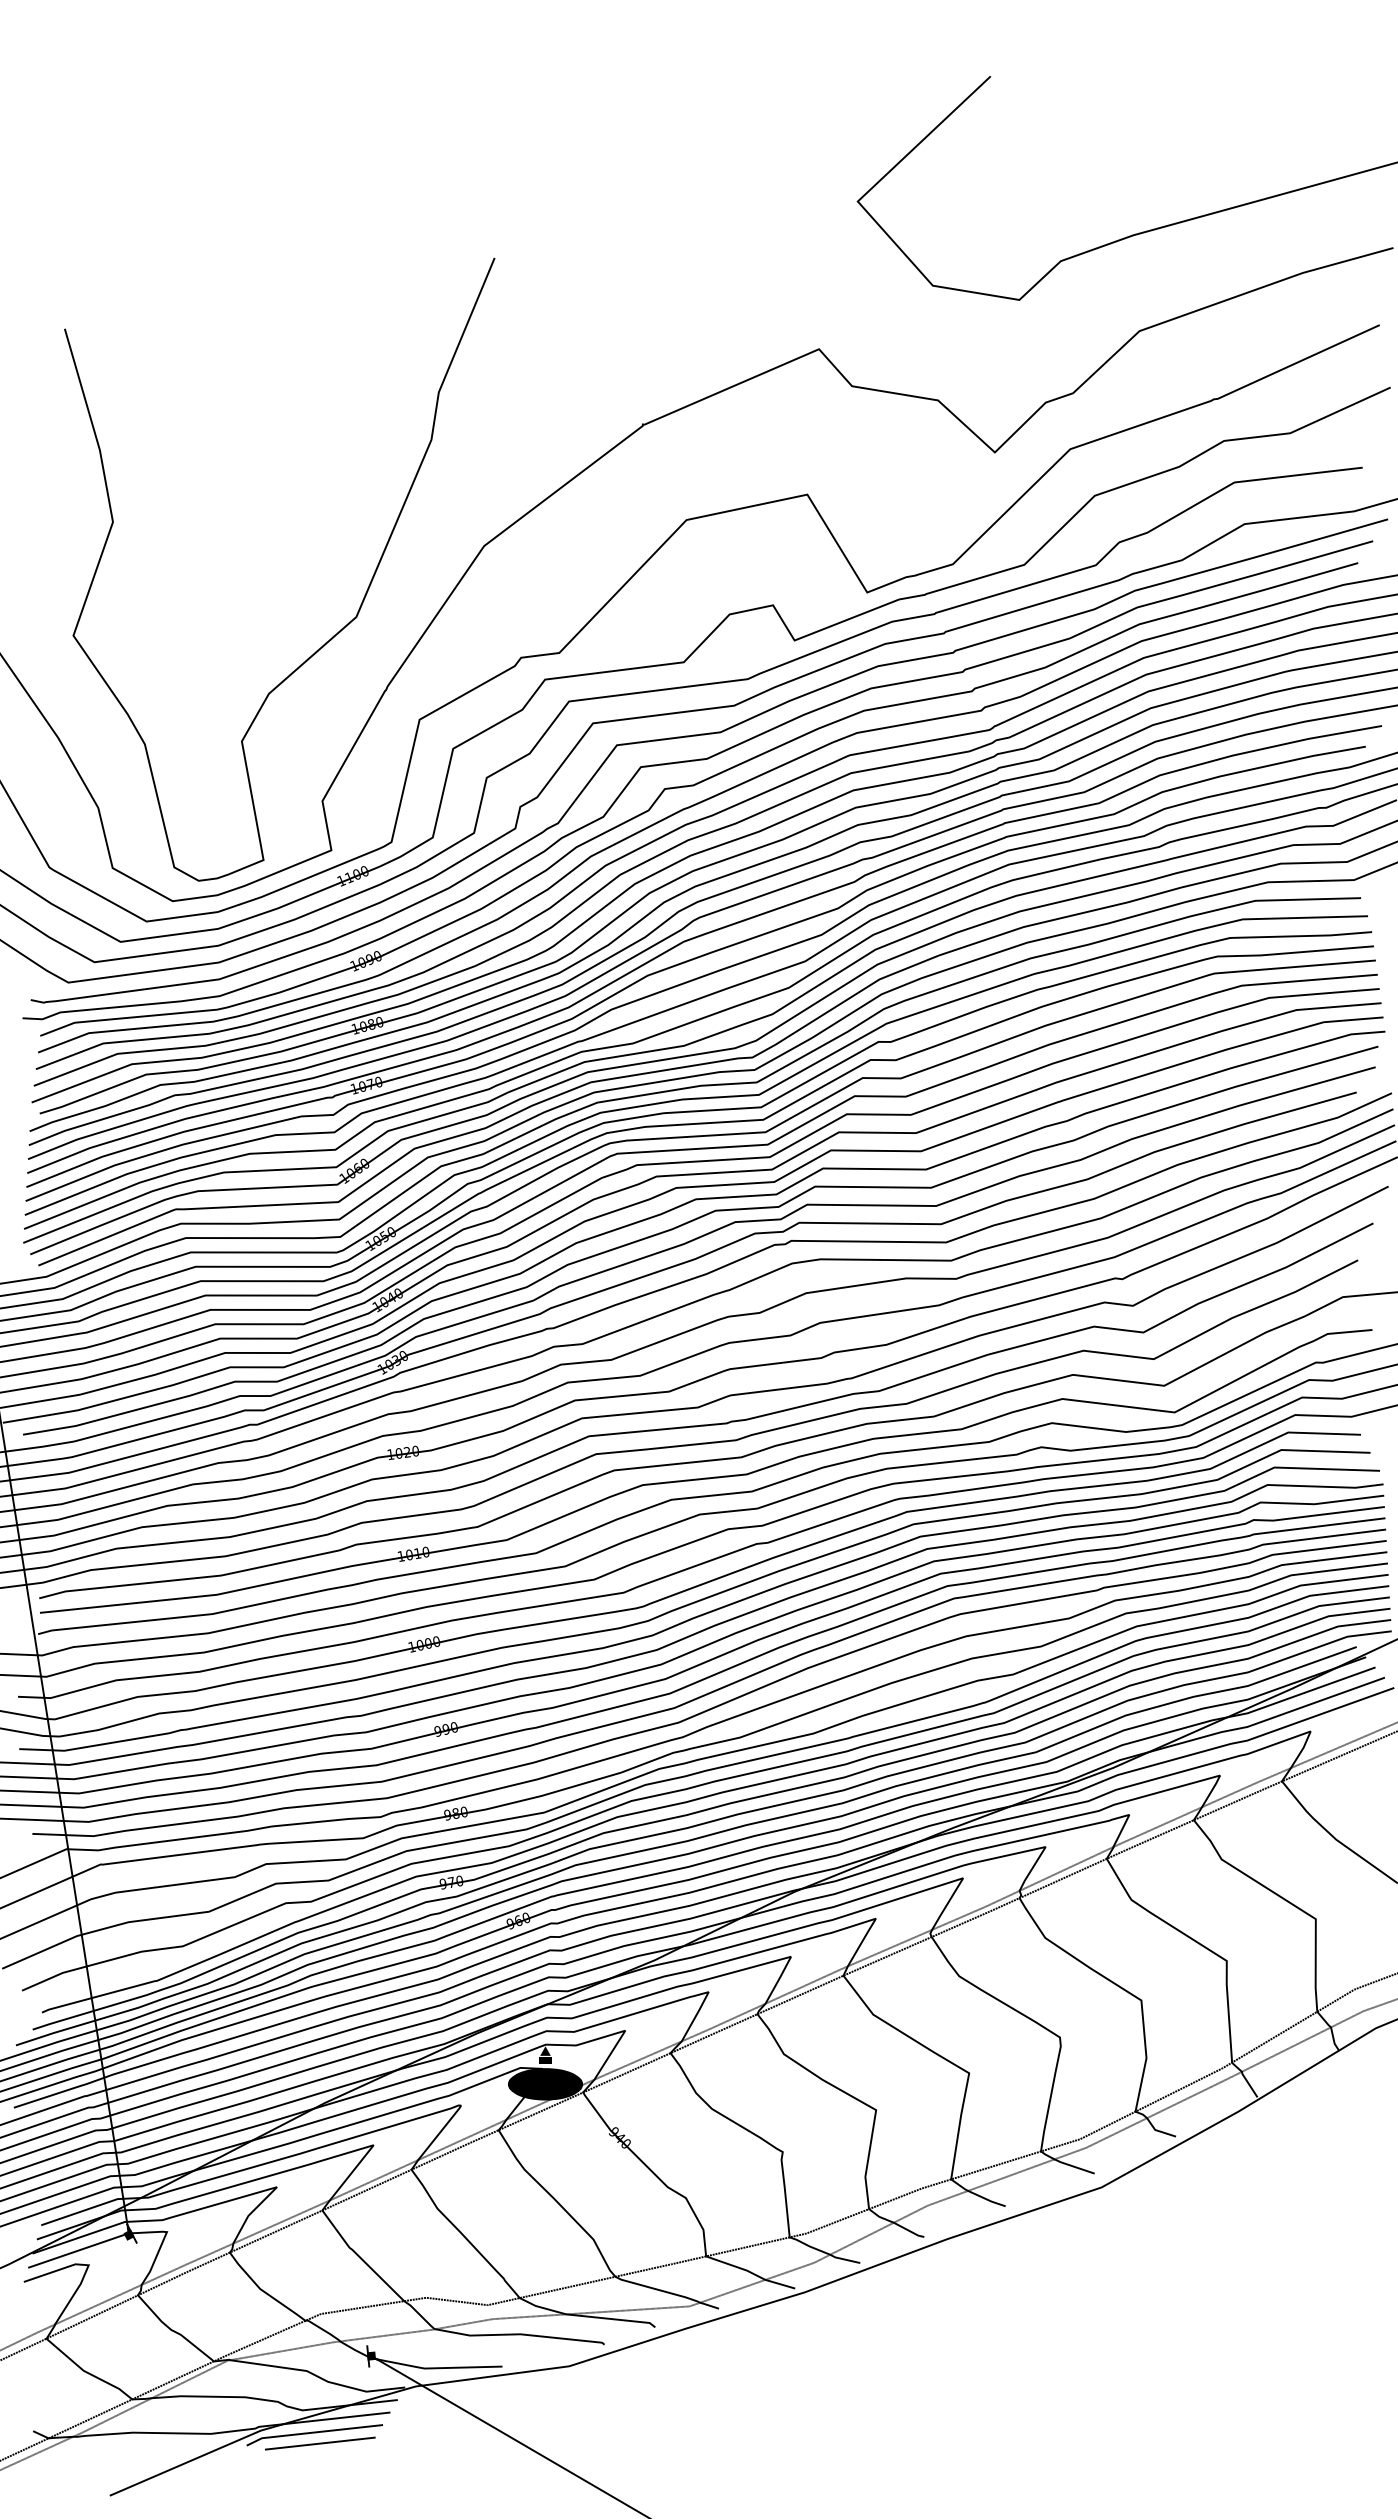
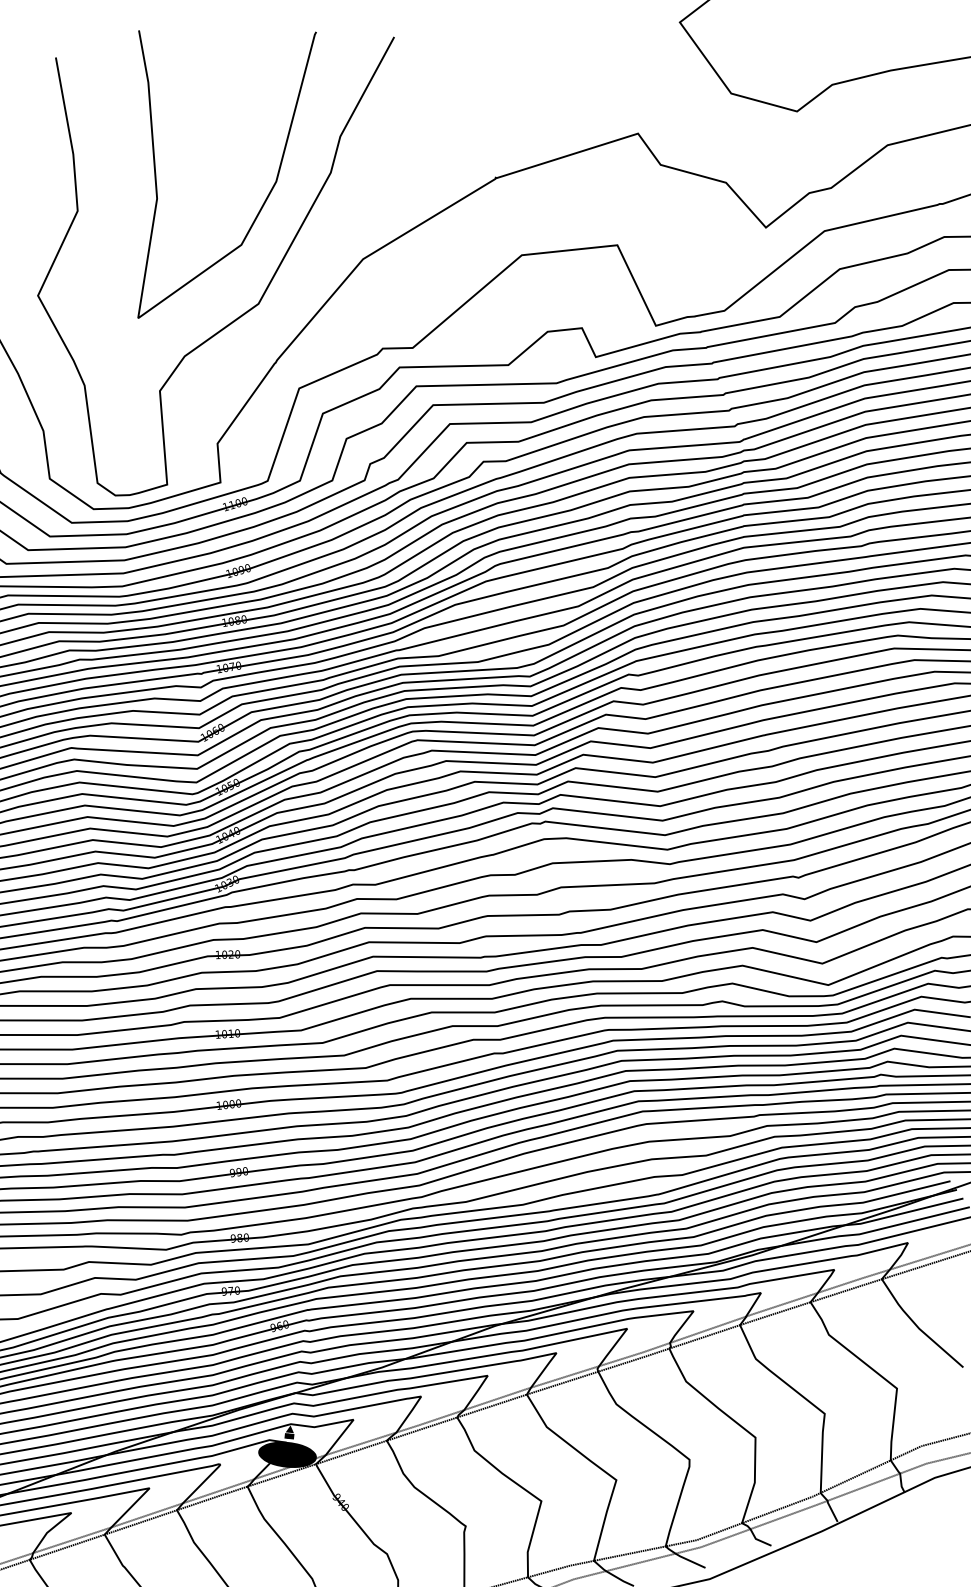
curve: (209, 470) -> (156, 178), added

